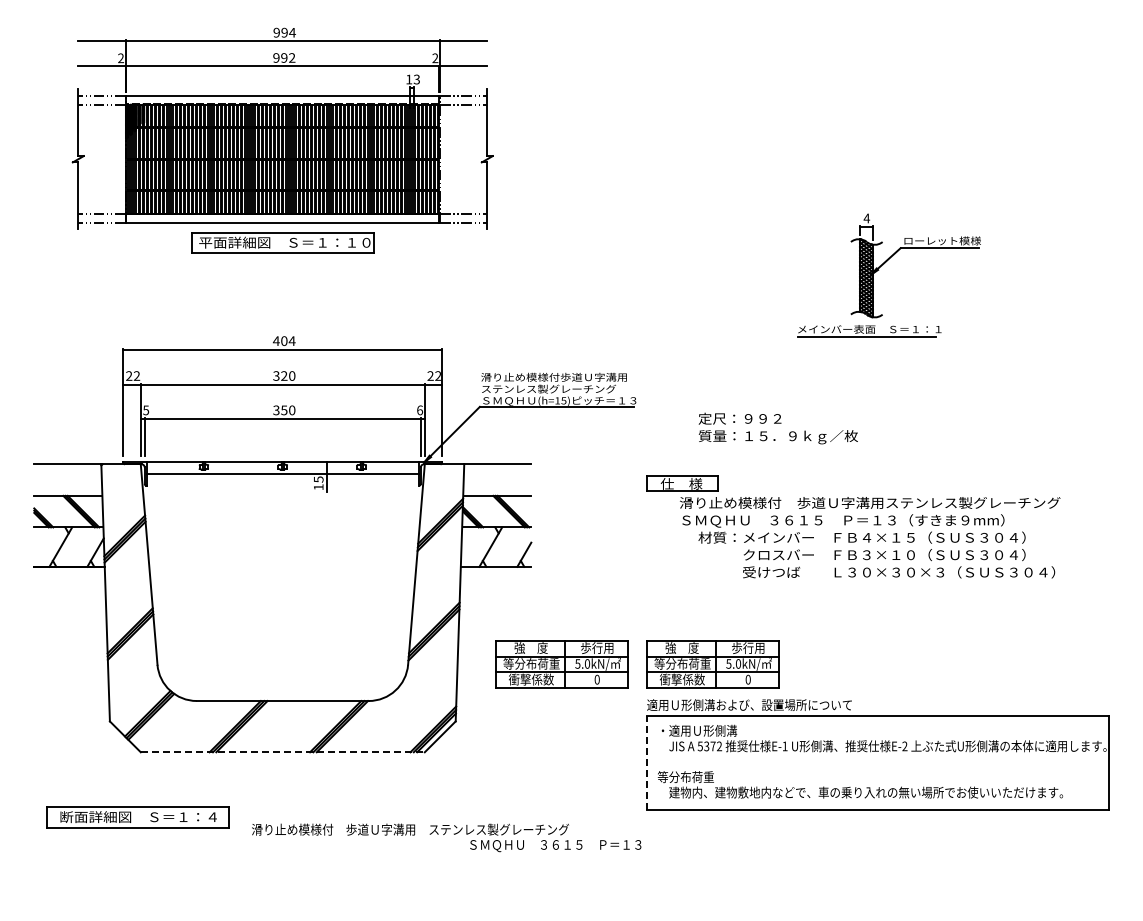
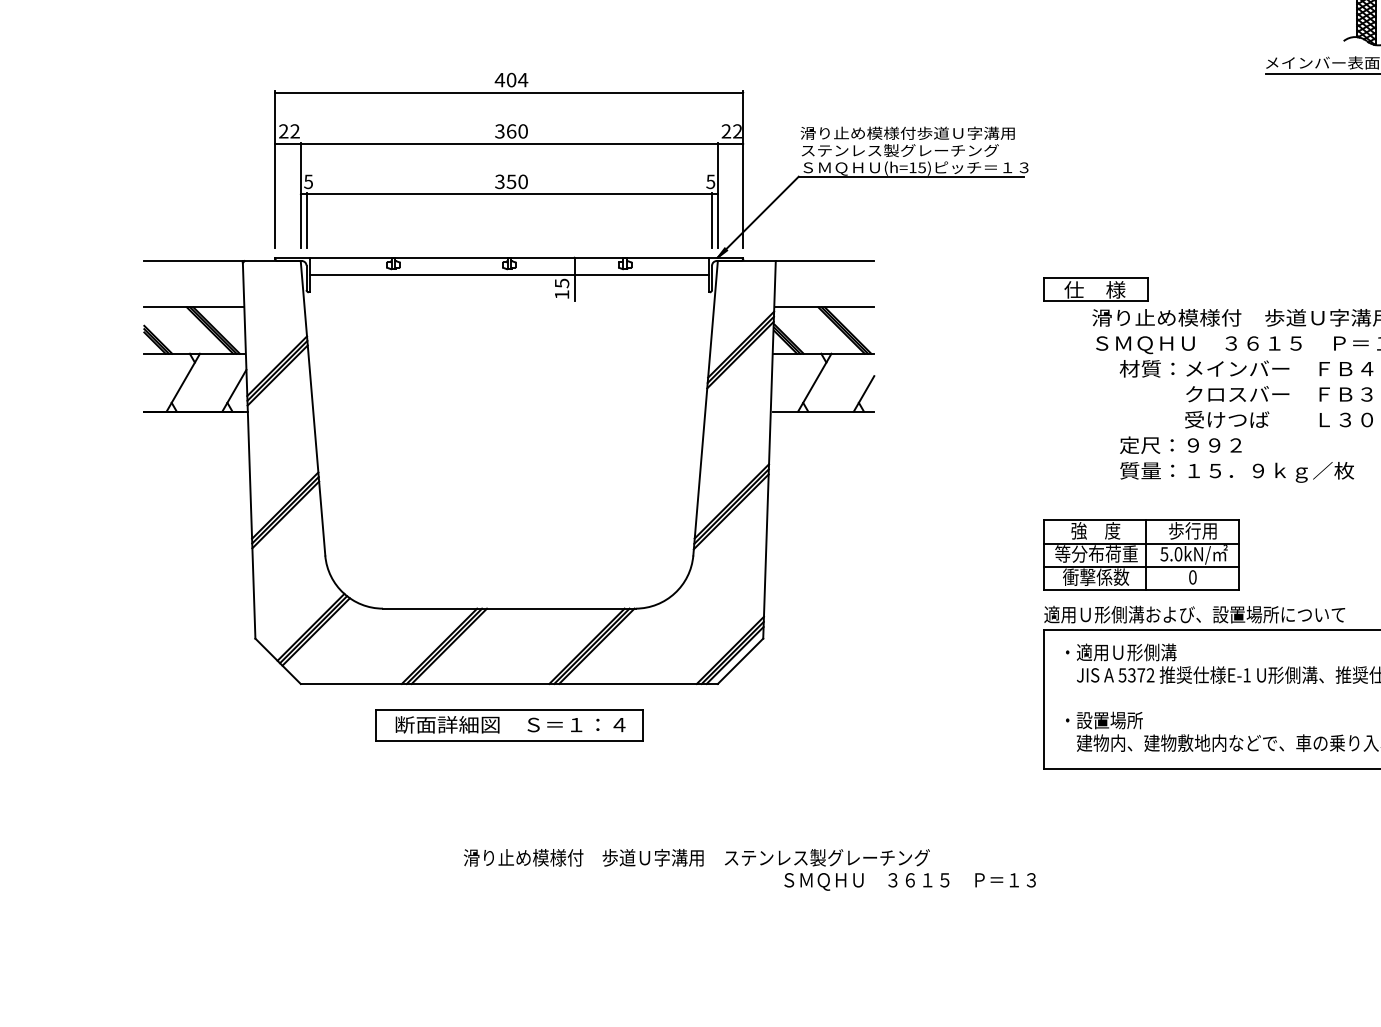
text: (284, 375) -> (511, 130), 320 -> 360
text: (420, 410) -> (711, 182), 6 -> 5
text: (777, 428) -> (1235, 459), moved
part: (561, 664) -> (918, 555), removed
line: (283, 752) -> (510, 684), dashed -> solid
line: (646, 762) -> (1043, 698), dashed -> solid
text: (685, 777) -> (1100, 720), 等分布荷重 -> ・設置場所
part: (137, 817) -> (508, 725), moved
text: (446, 837) -> (749, 869), moved

